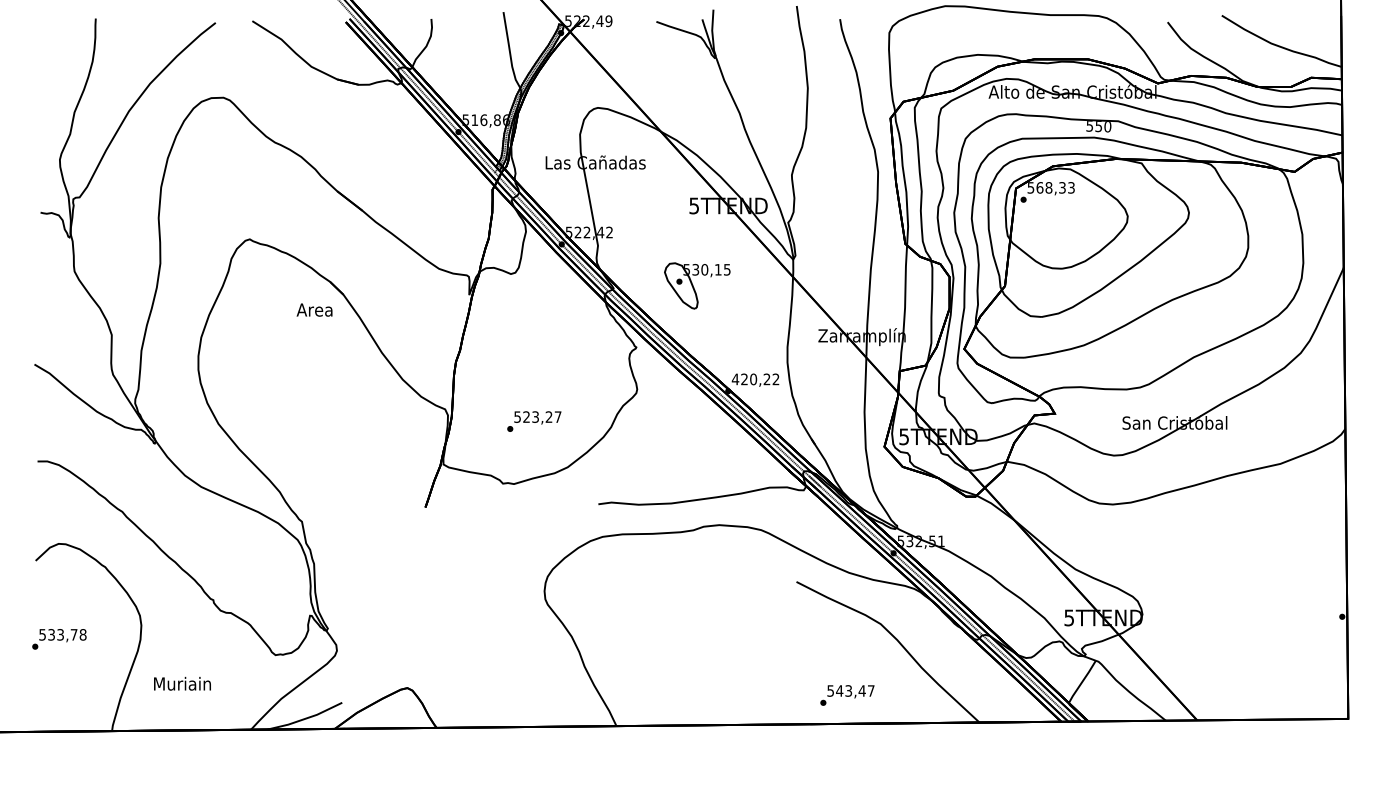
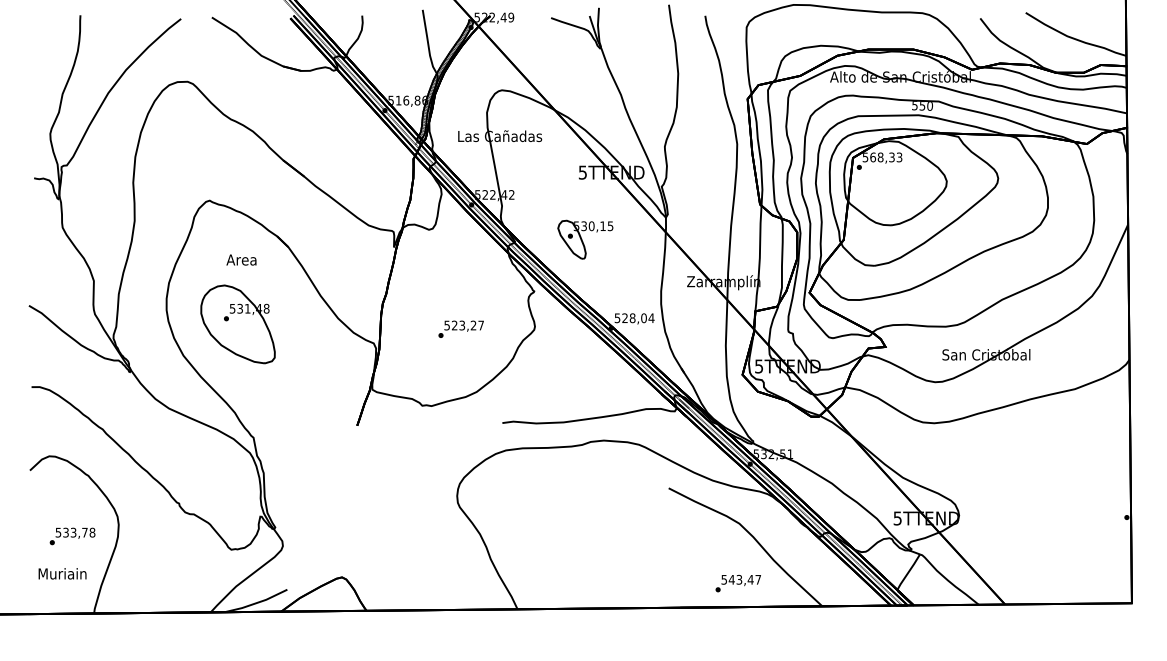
text: (314, 309) -> (241, 259), moved
text: (755, 379) -> (634, 318), 420,22 -> 528,04
part: (283, 386) -> (238, 324), added
text: (534, 421) -> (461, 329), moved
text: (59, 639) -> (72, 536), moved
text: (182, 683) -> (62, 573), moved
text: (847, 695) -> (738, 583), moved

